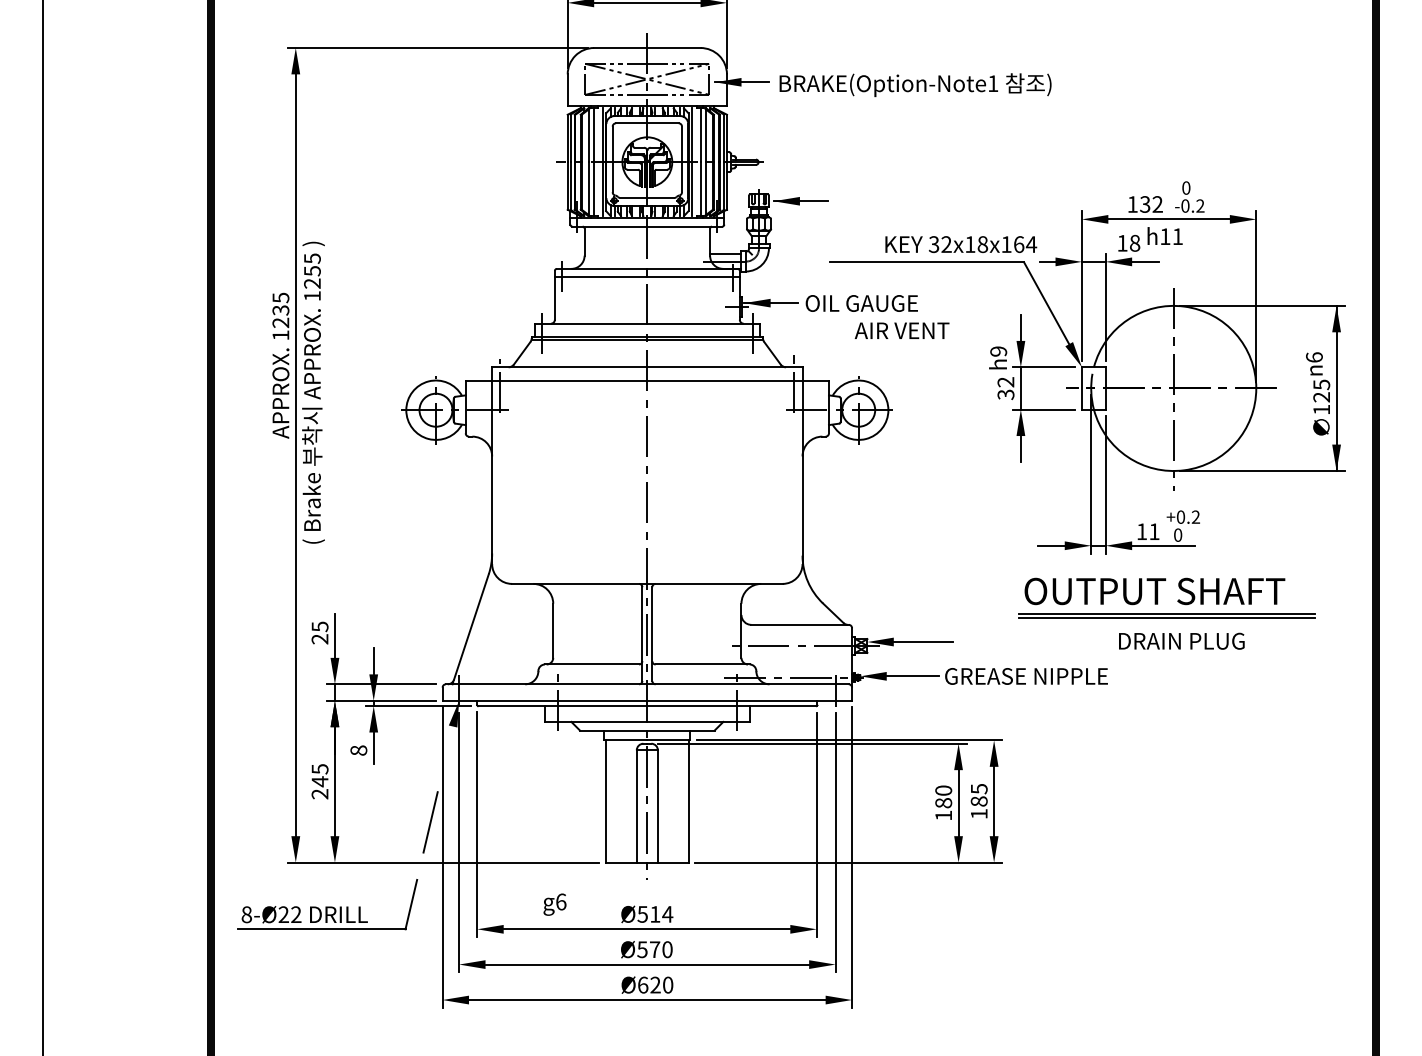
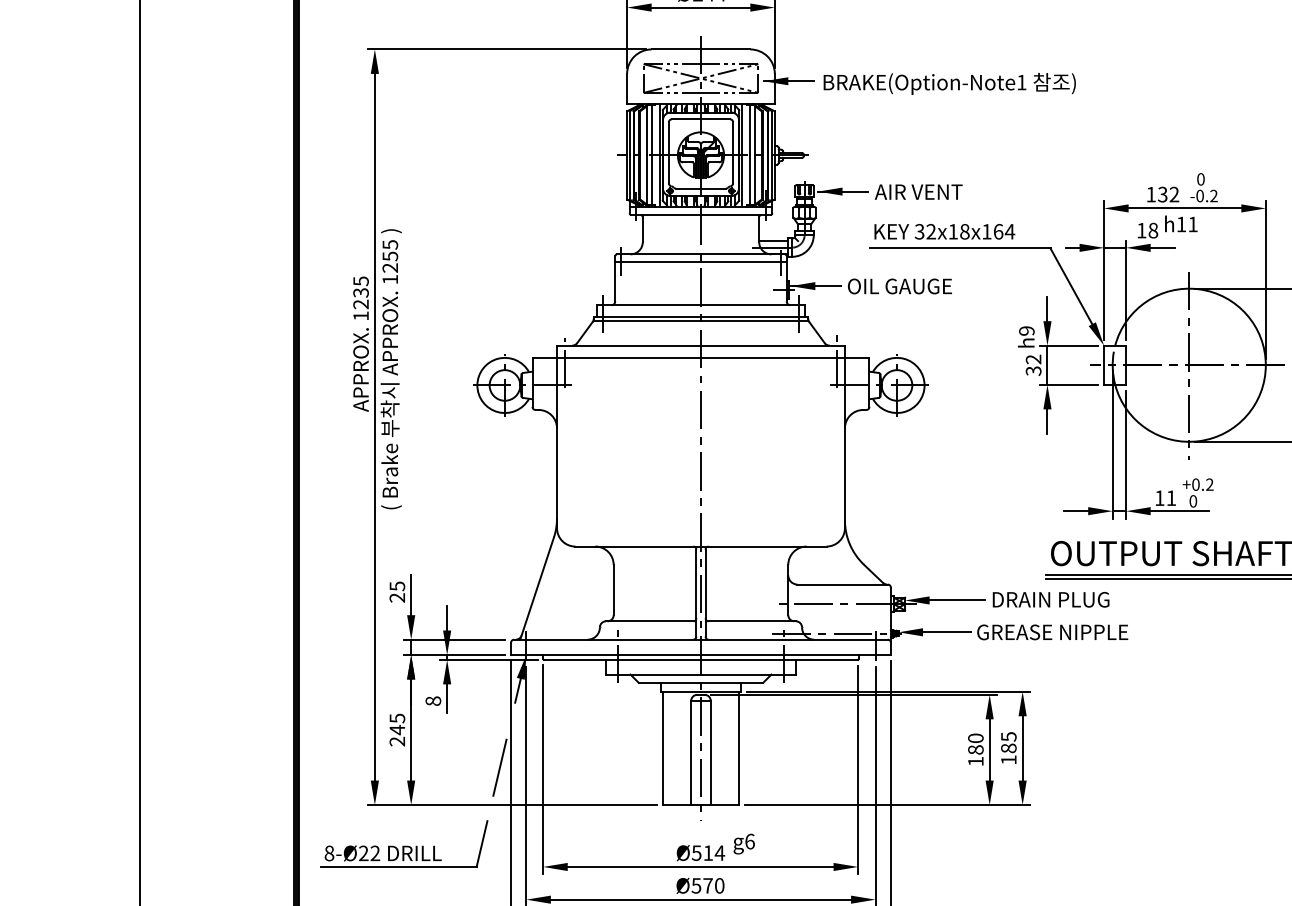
text: (961, 244) -> (945, 231), moved
text: (901, 330) -> (918, 191), moved
text: (1181, 640) -> (1050, 599), moved
line: (450, 739) -> (518, 690), added
text: (554, 904) -> (743, 843), moved

